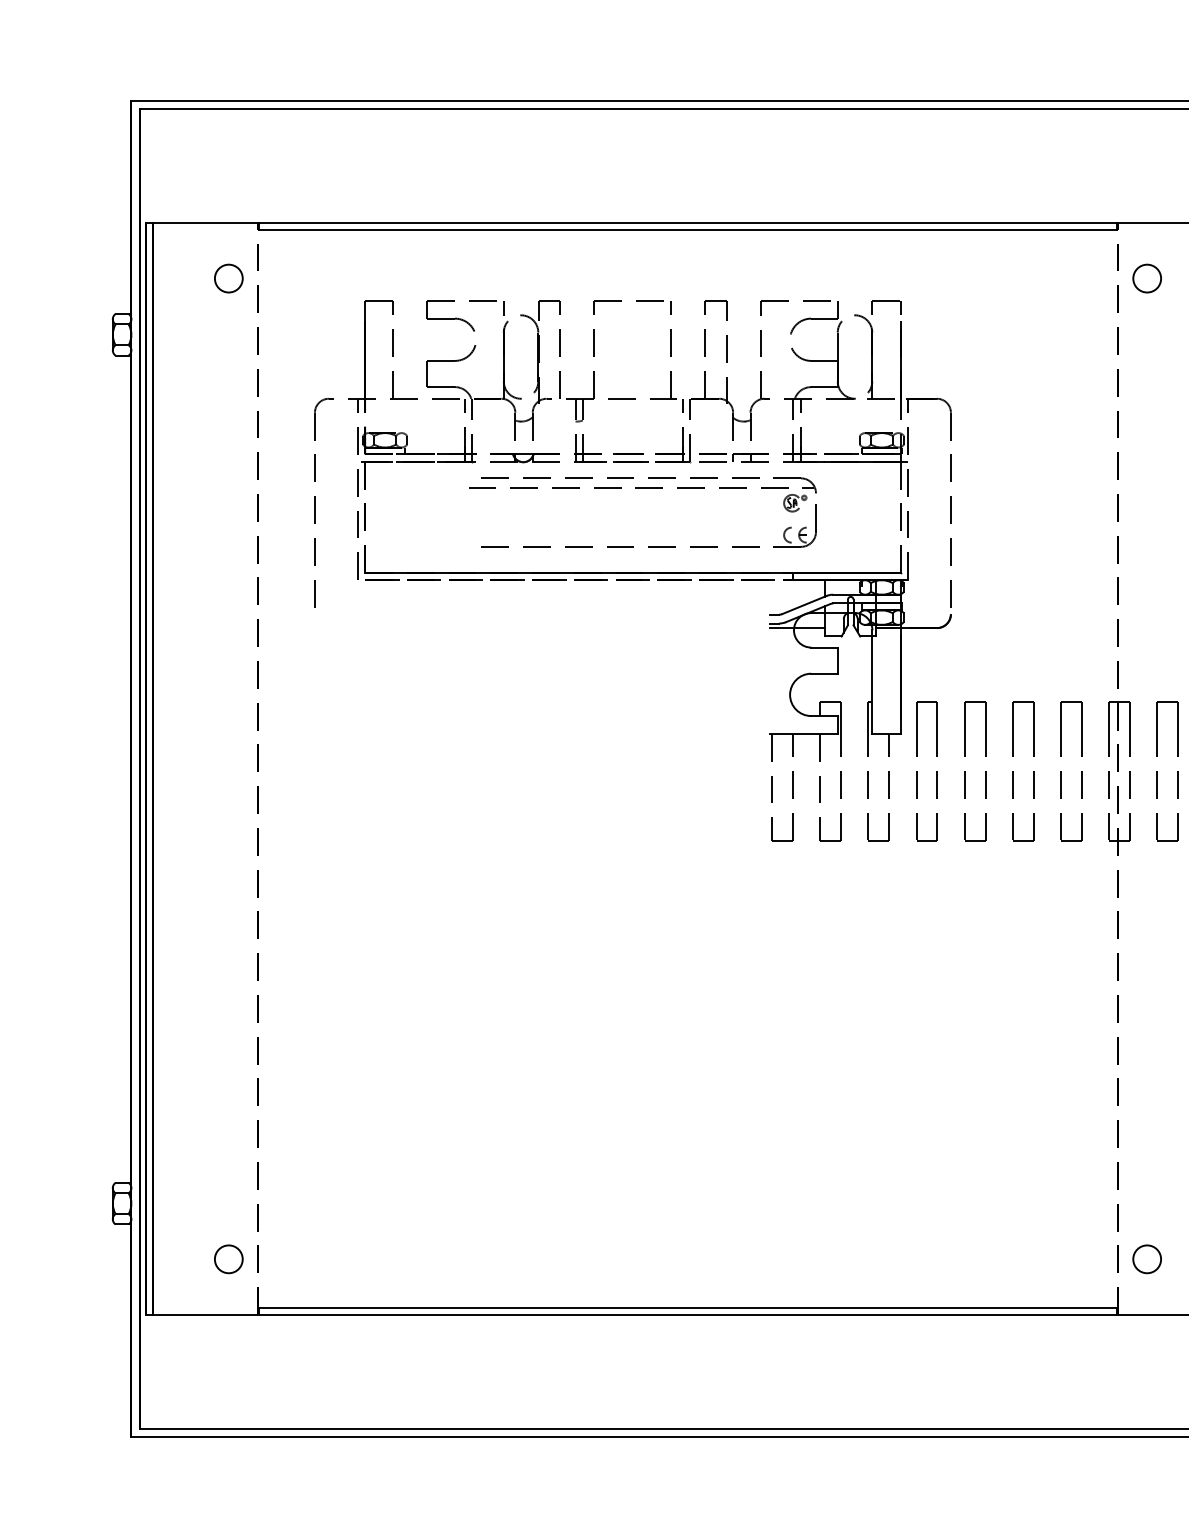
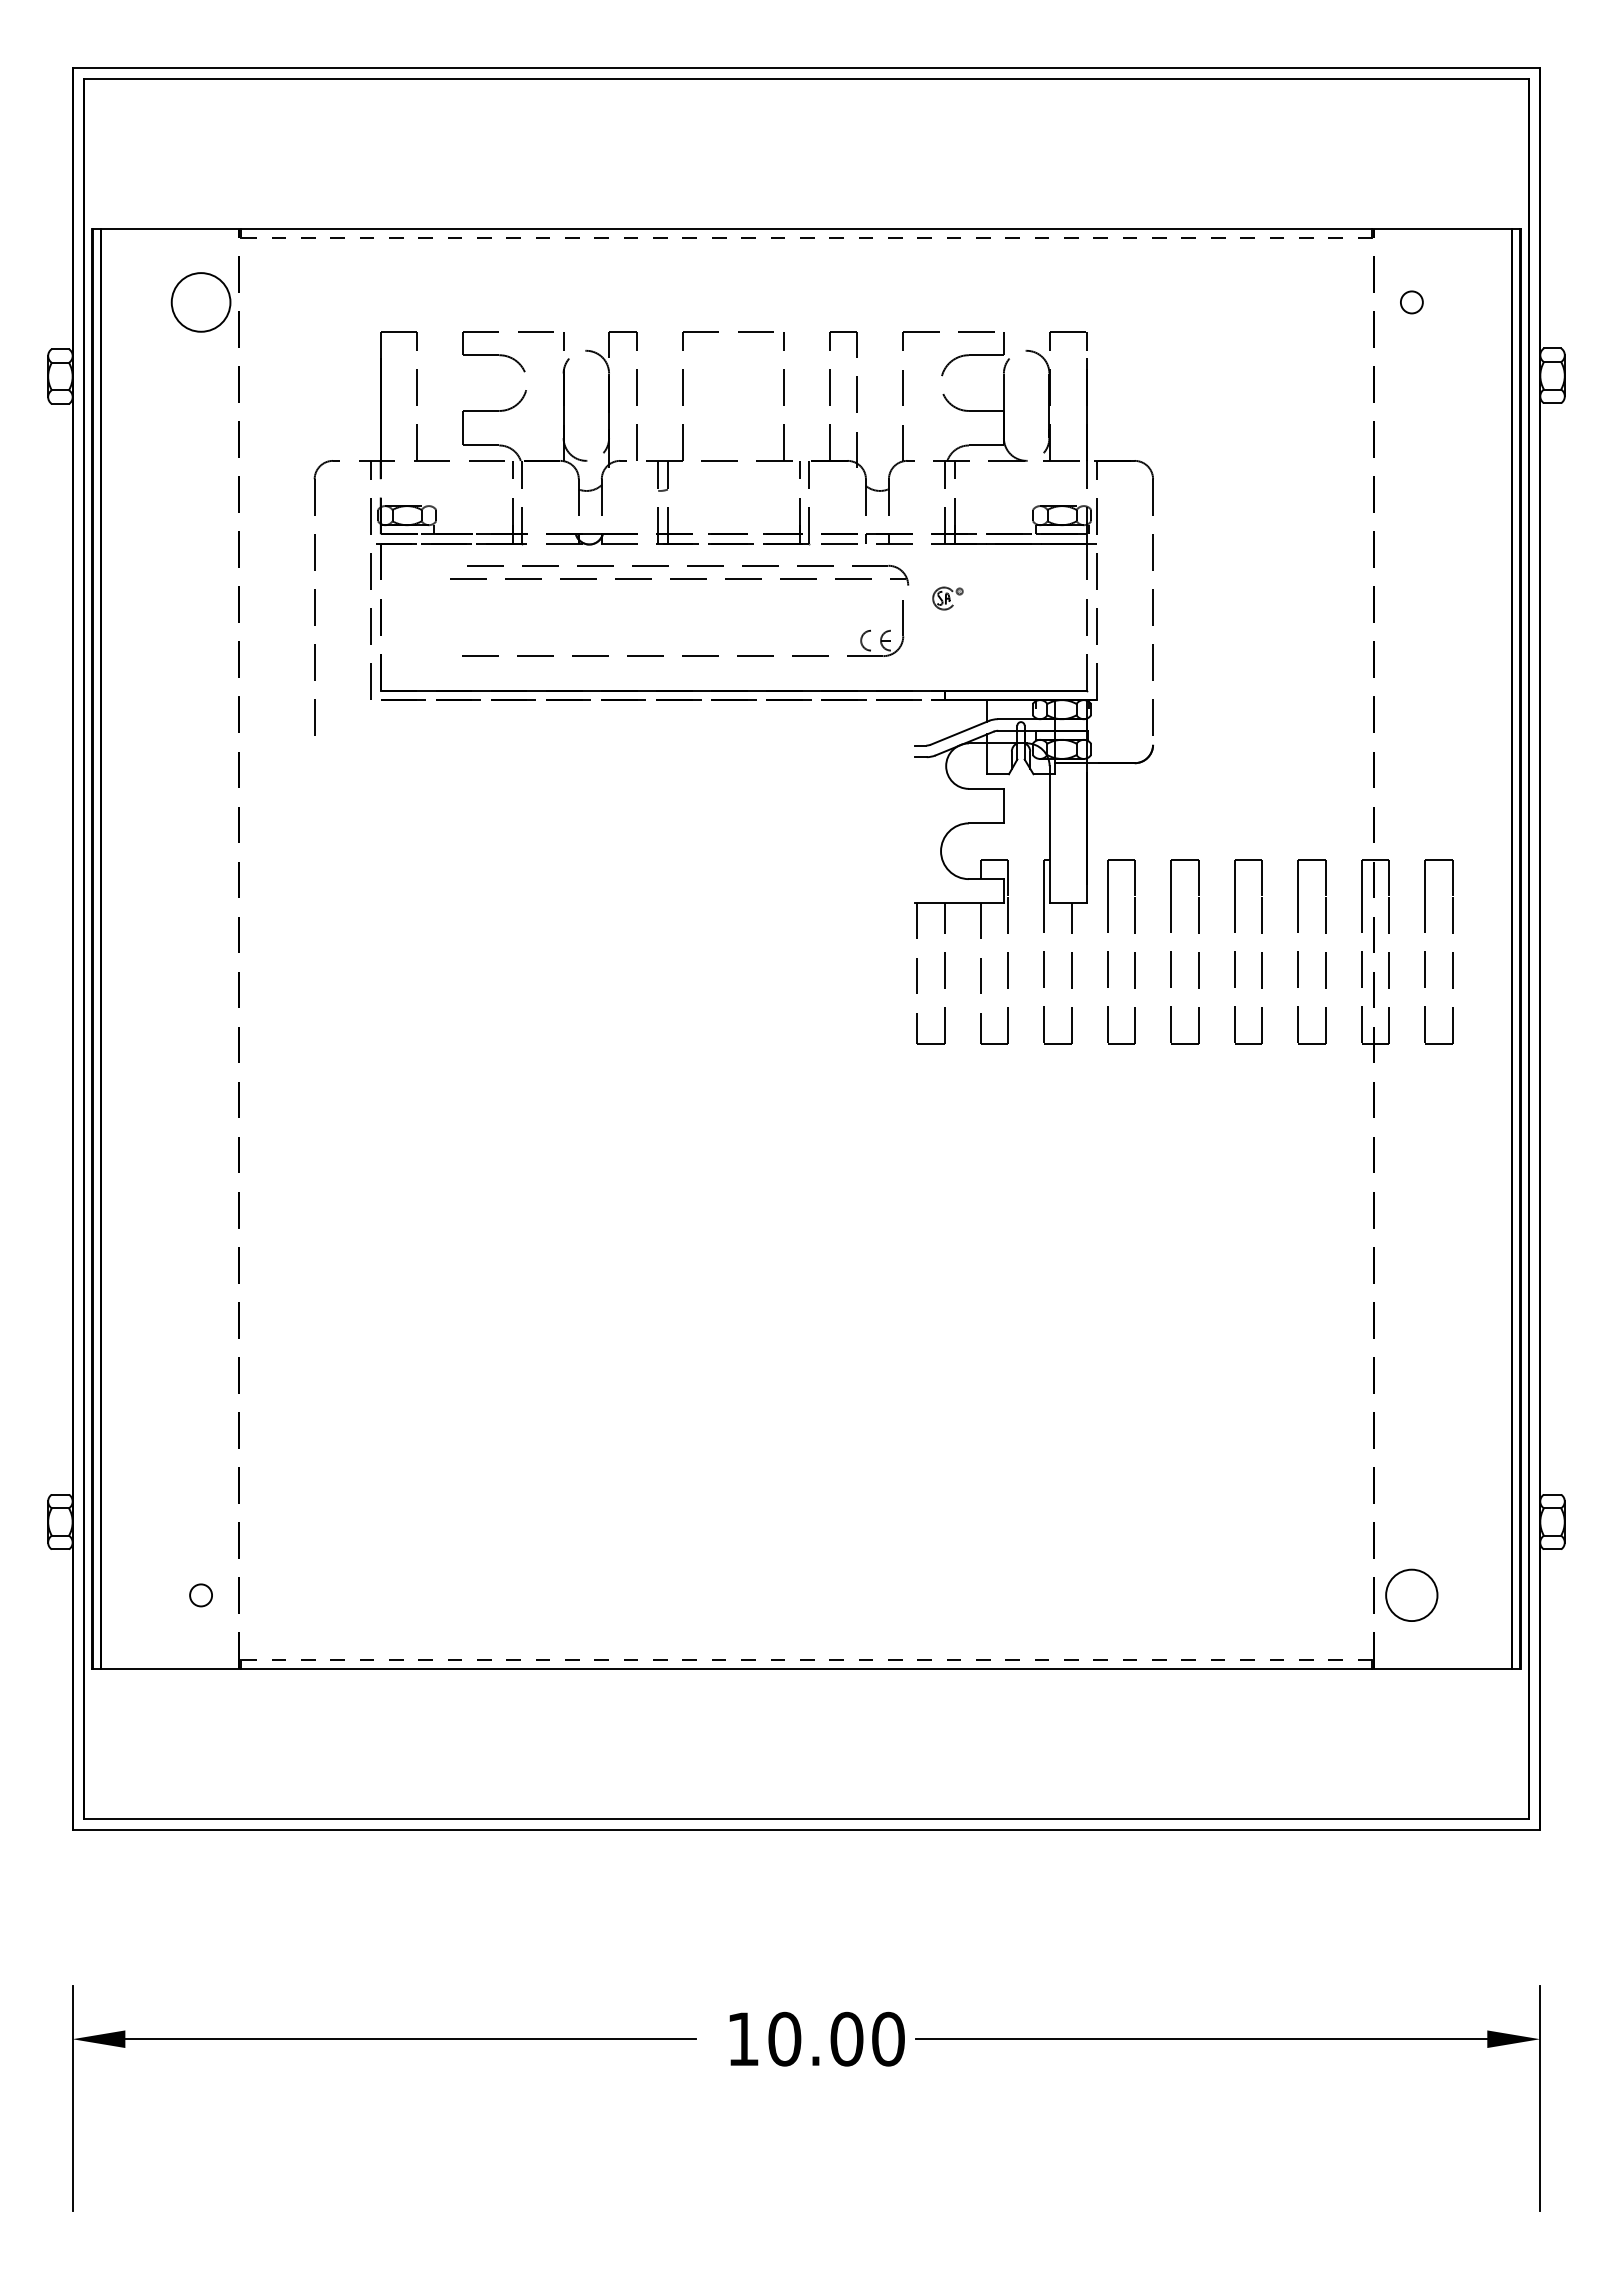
line: (688, 229) -> (806, 237), solid -> dashed
circle: (228, 278) -> (200, 302), size x1.6
circle: (1146, 278) -> (1411, 302), size x0.6
part: (642, 484) -> (679, 574), moved
part: (649, 546) -> (683, 655), moved
line: (797, 628) -> (950, 763), removed
circle: (228, 1259) -> (200, 1595), size x0.6
circle: (1146, 1259) -> (1411, 1595), size x1.4
line: (688, 1308) -> (806, 1660), solid -> dashed

